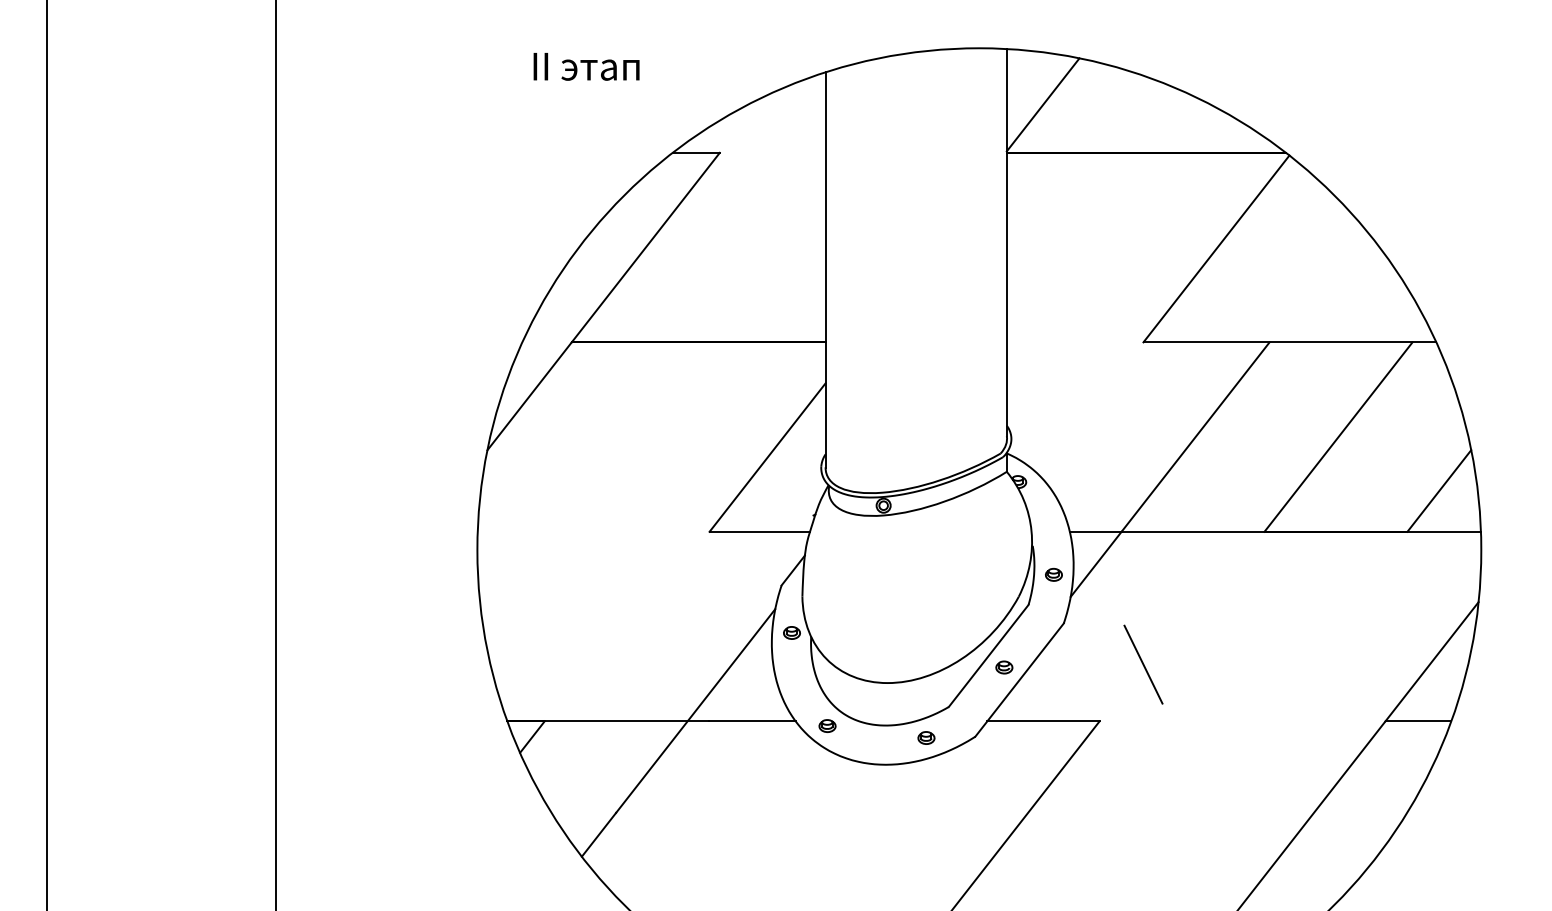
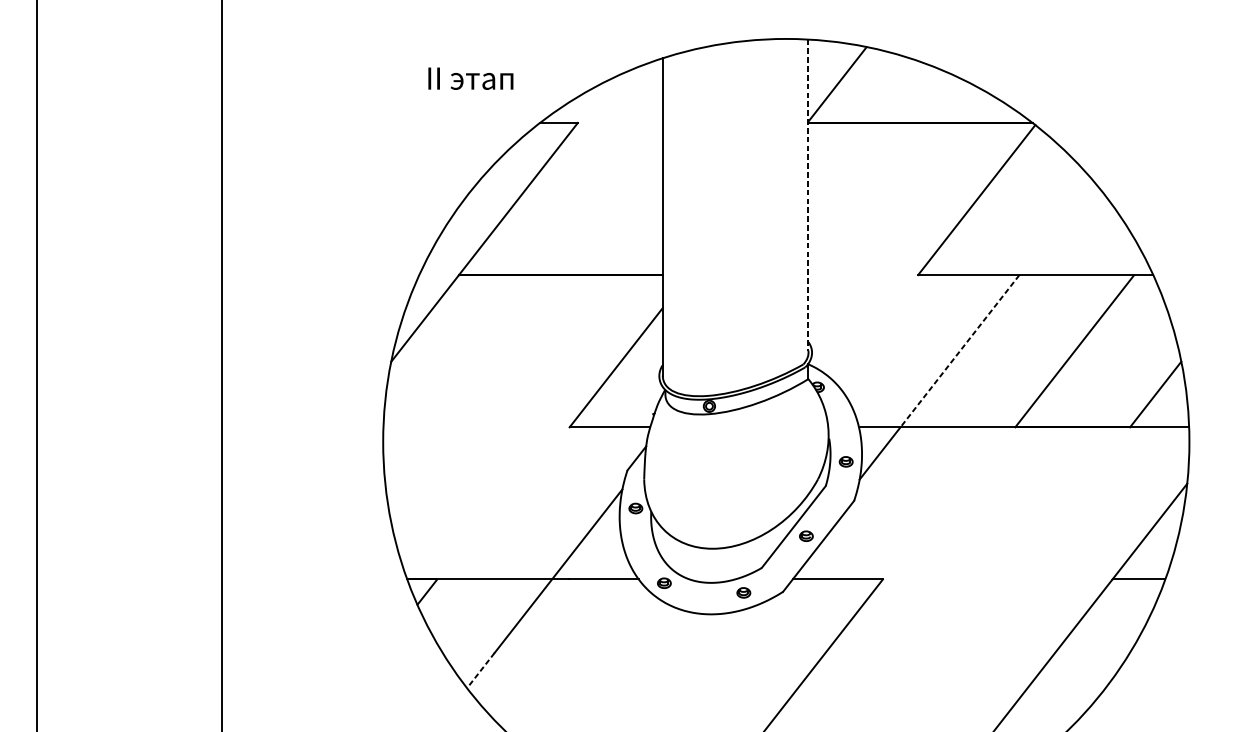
text: (586, 66) -> (470, 78), moved
line: (1006, 242) -> (808, 194), solid -> dashed
line: (1195, 437) -> (959, 351), solid -> dashed
line: (1143, 664) -> (918, 533), removed
line: (599, 834) -> (481, 670), solid -> dashed

